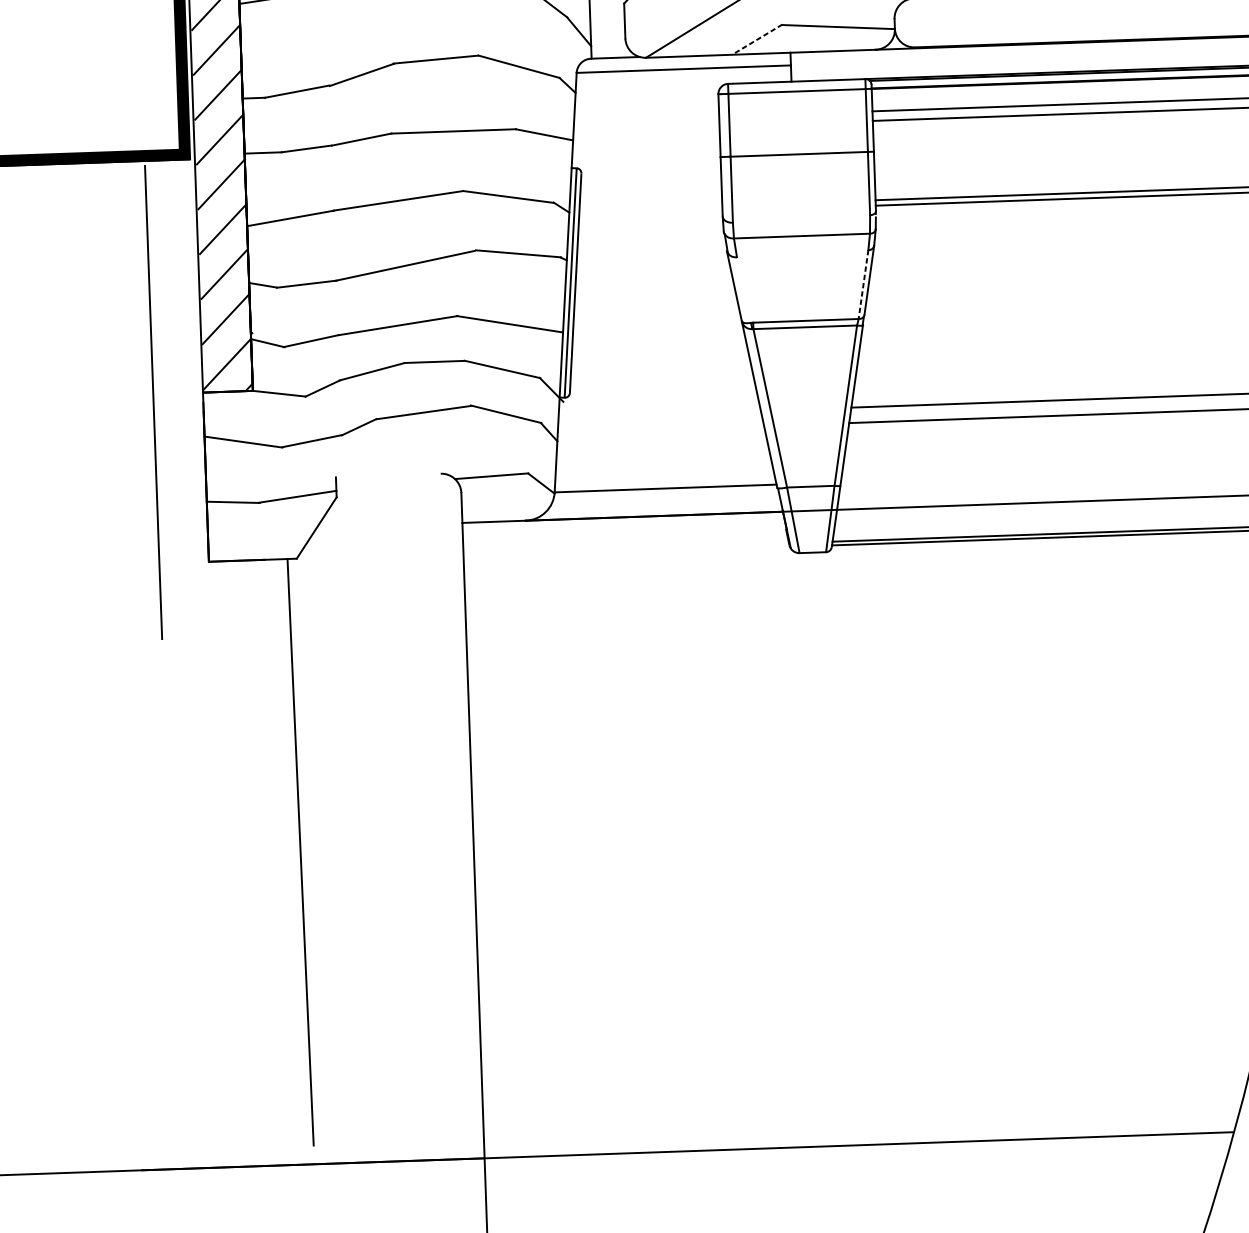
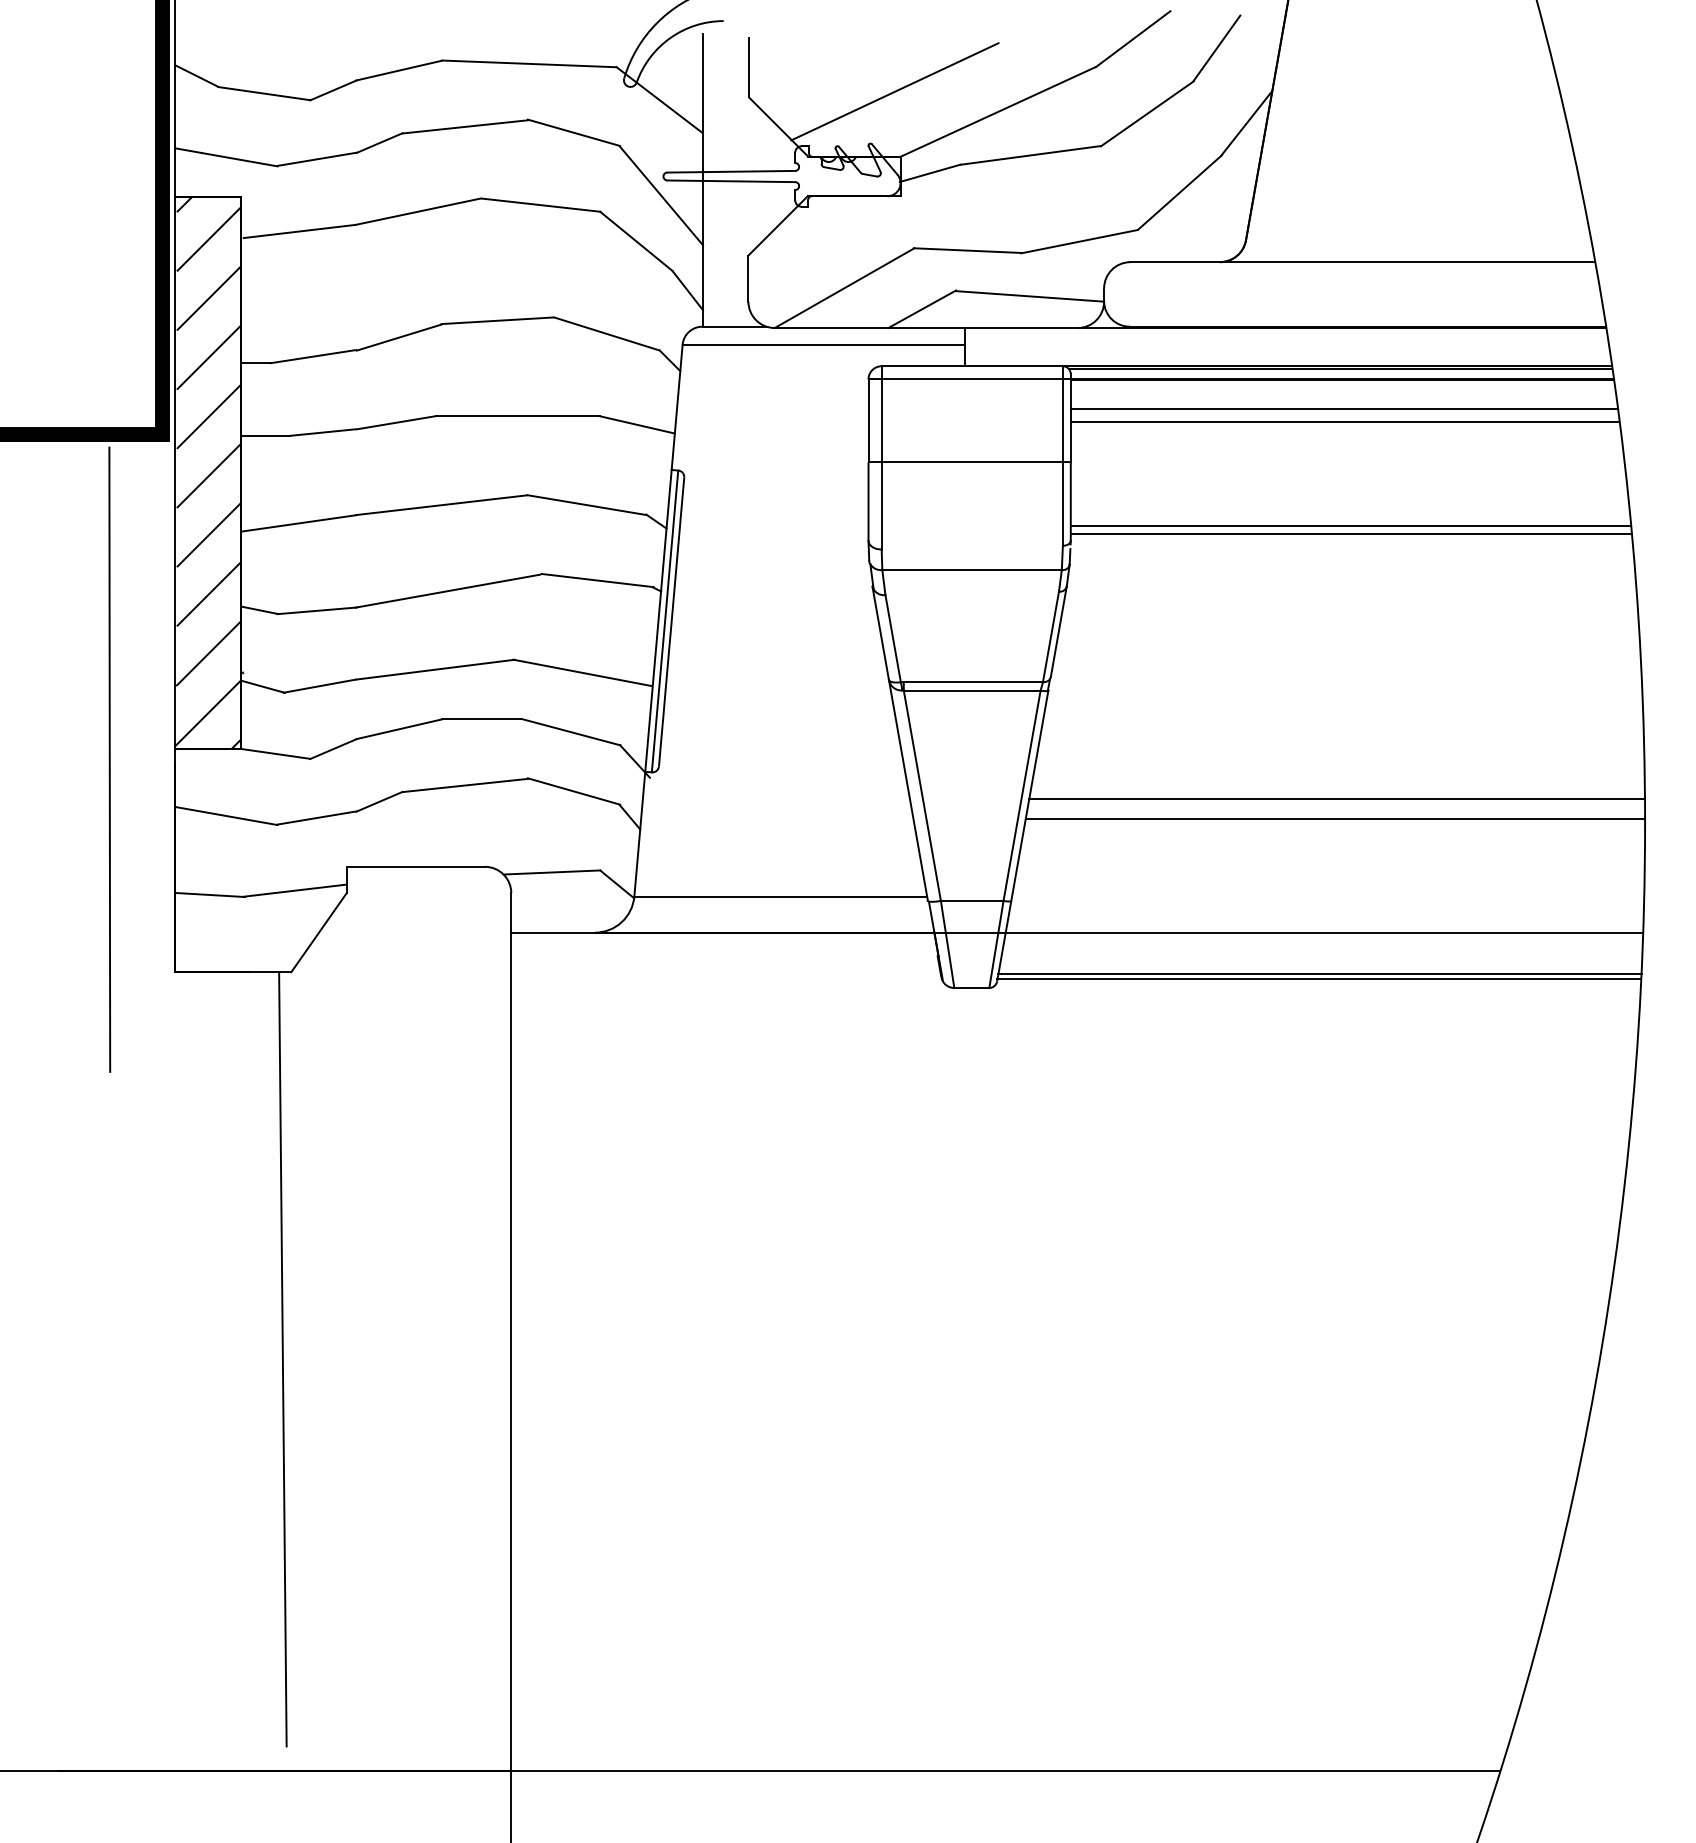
line: (757, 39) -> (922, 309), dashed -> solid
line: (863, 284) -> (1051, 636), dashed -> solid
line: (743, 289) -> (892, 638), added
line: (388, 475) -> (415, 866), added

